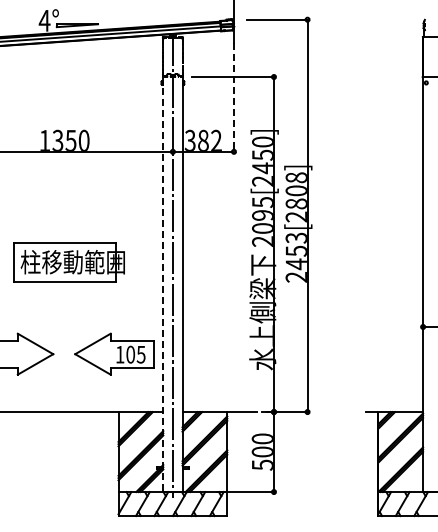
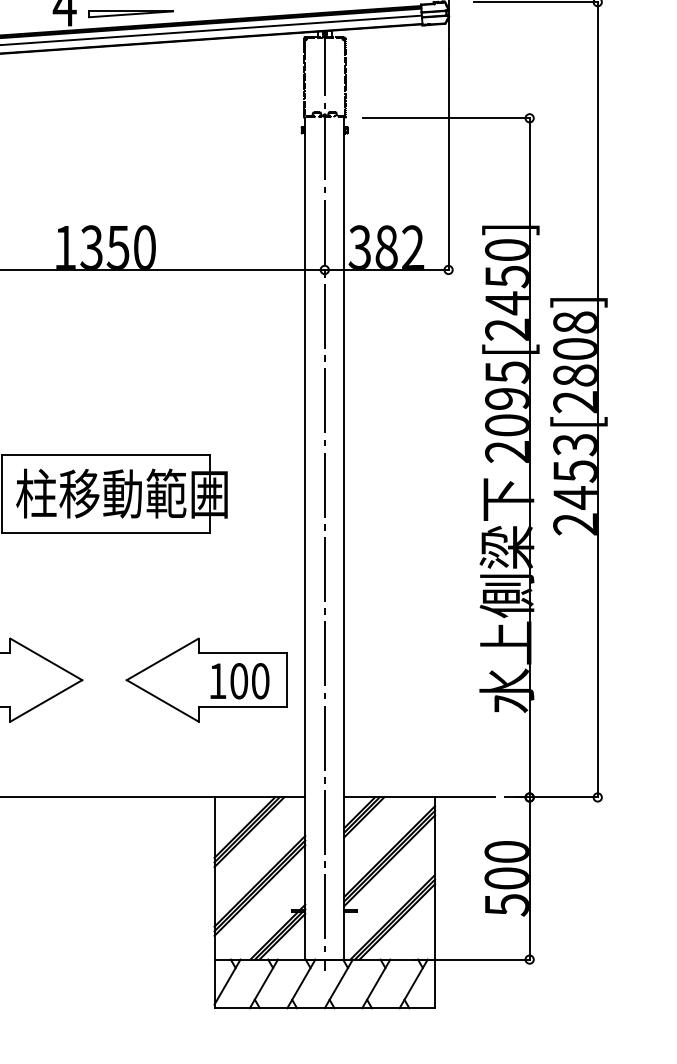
line: (233, 98) -> (447, 161), dashed -> solid
line: (163, 285) -> (305, 540), dashed -> solid
text: (140, 354) -> (259, 680), 105 -> 100

